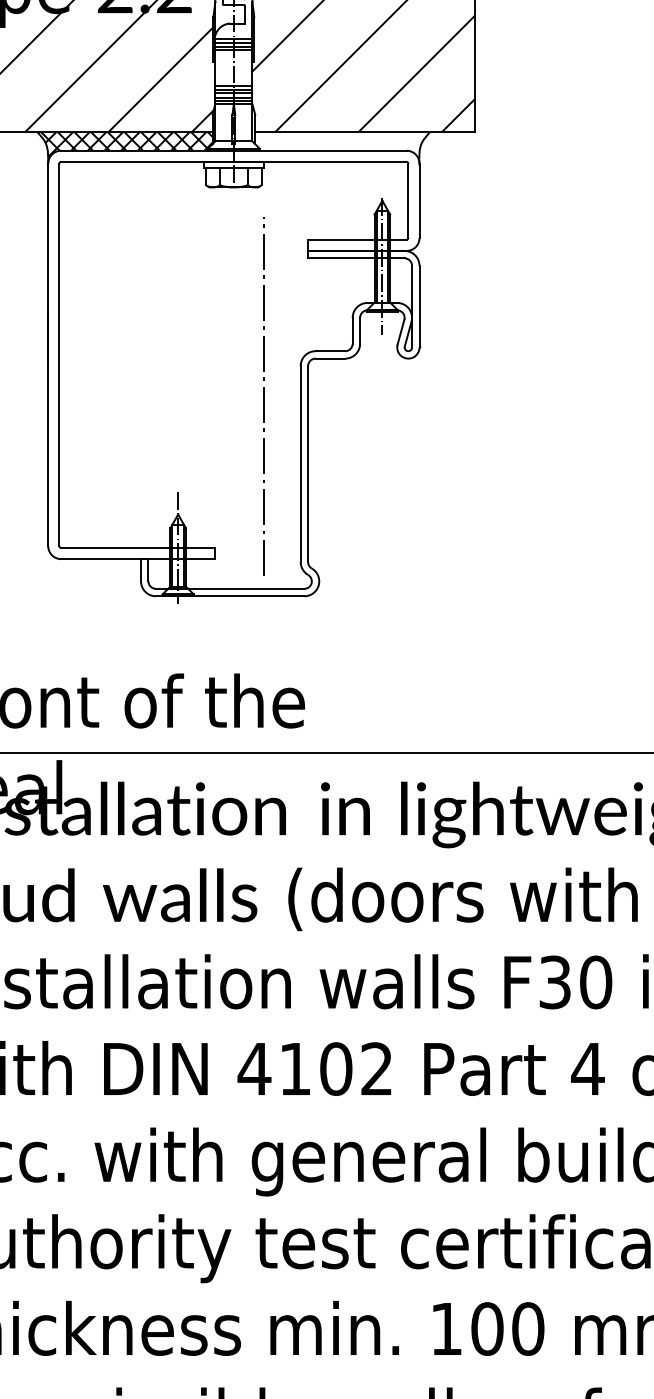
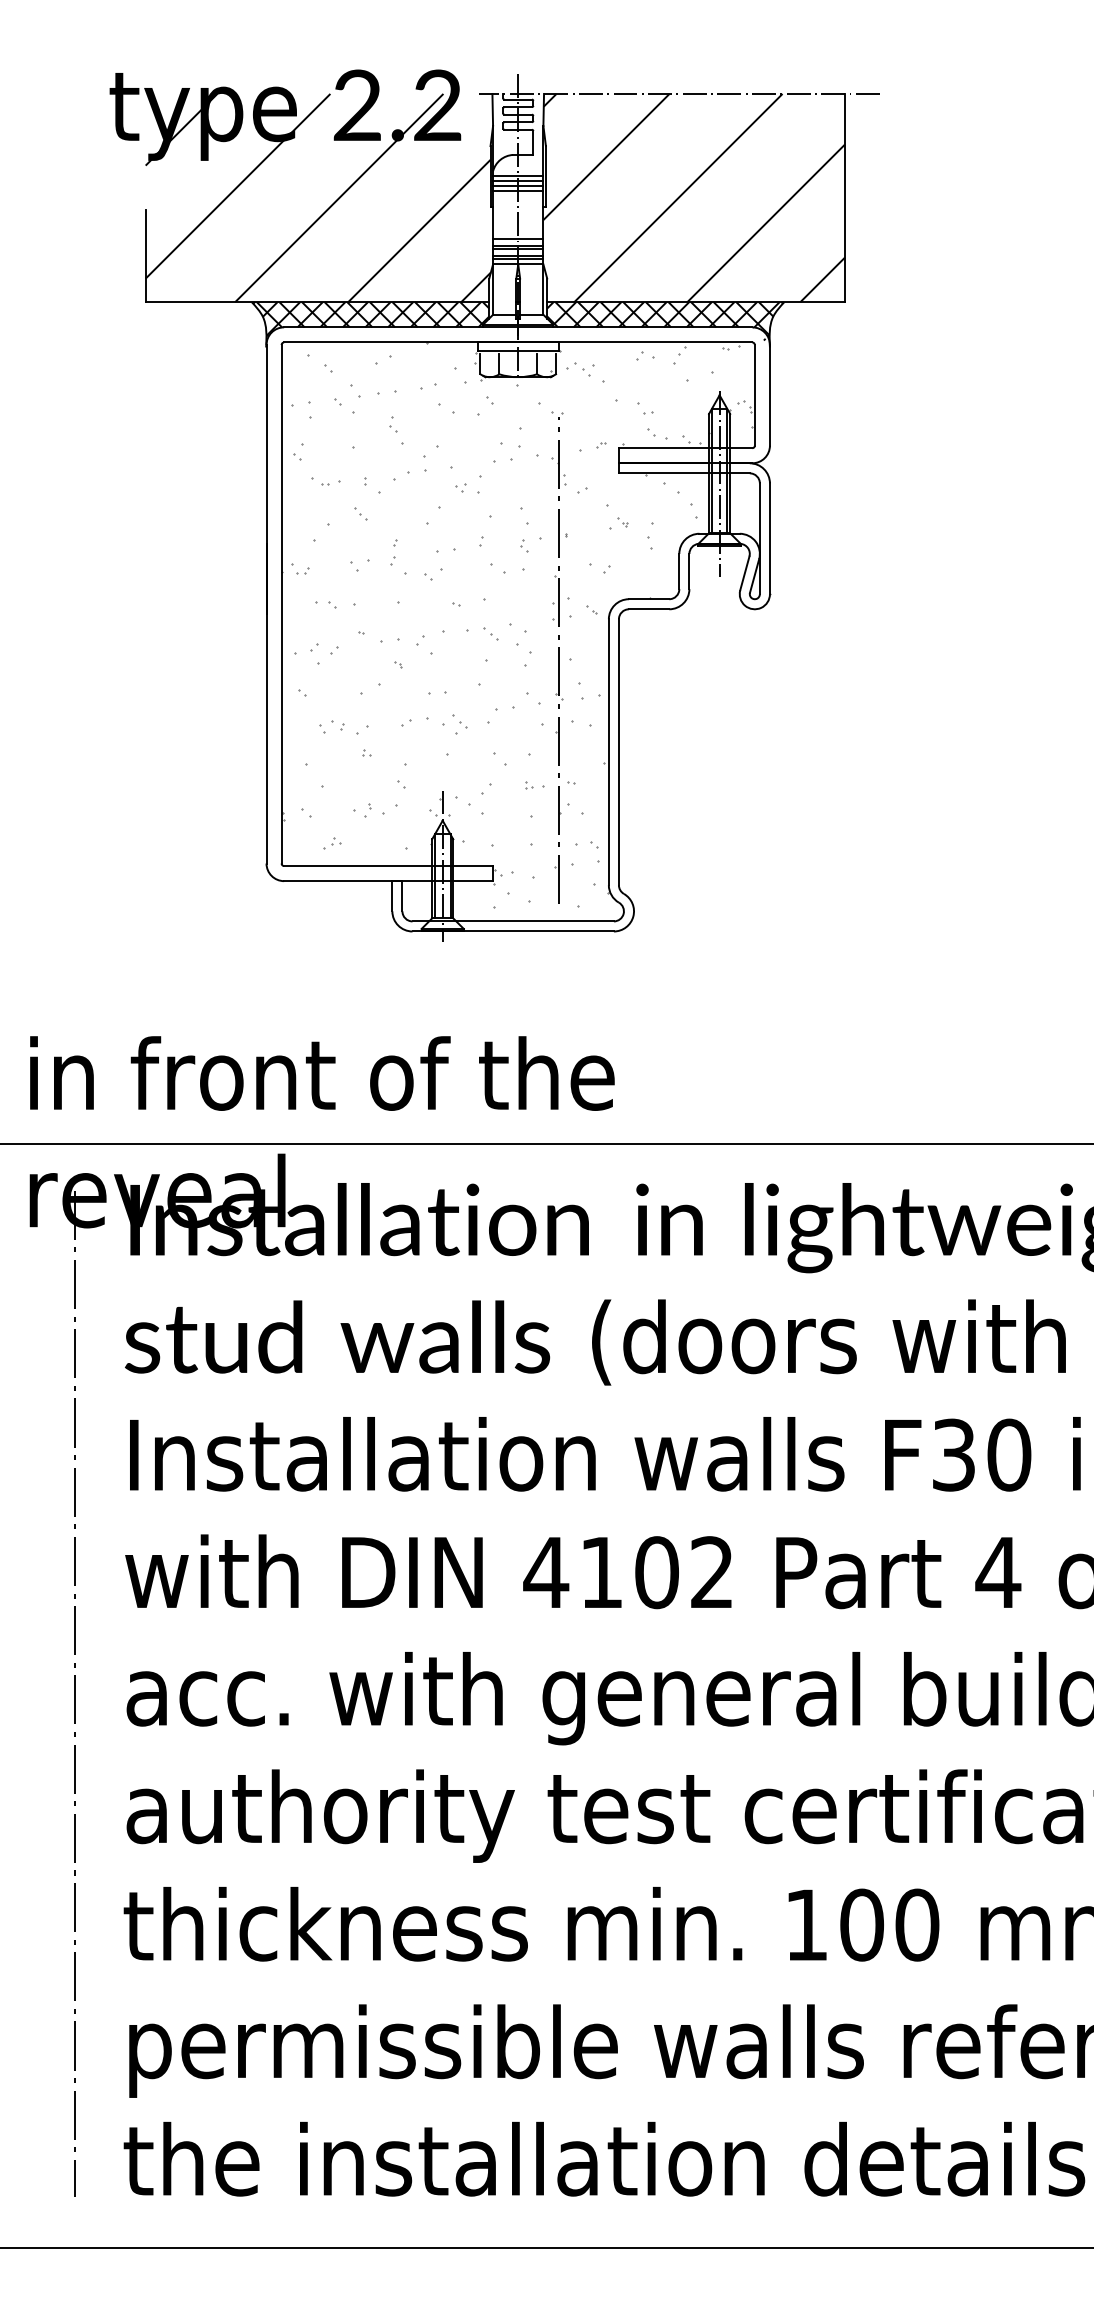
hatch: (341, 146) -> (664, 321), added
hatch: (232, 369) -> (516, 624), added

